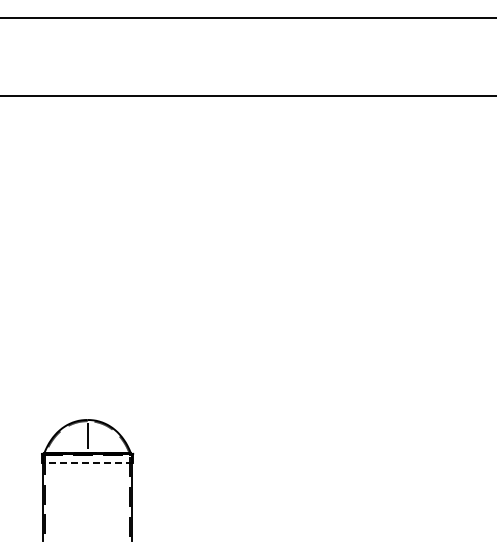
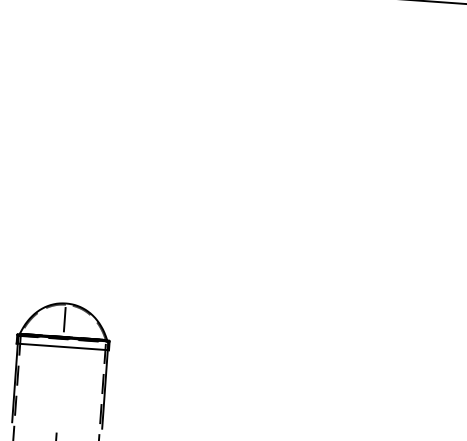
line: (87, 463) -> (62, 347), dashed -> solid

